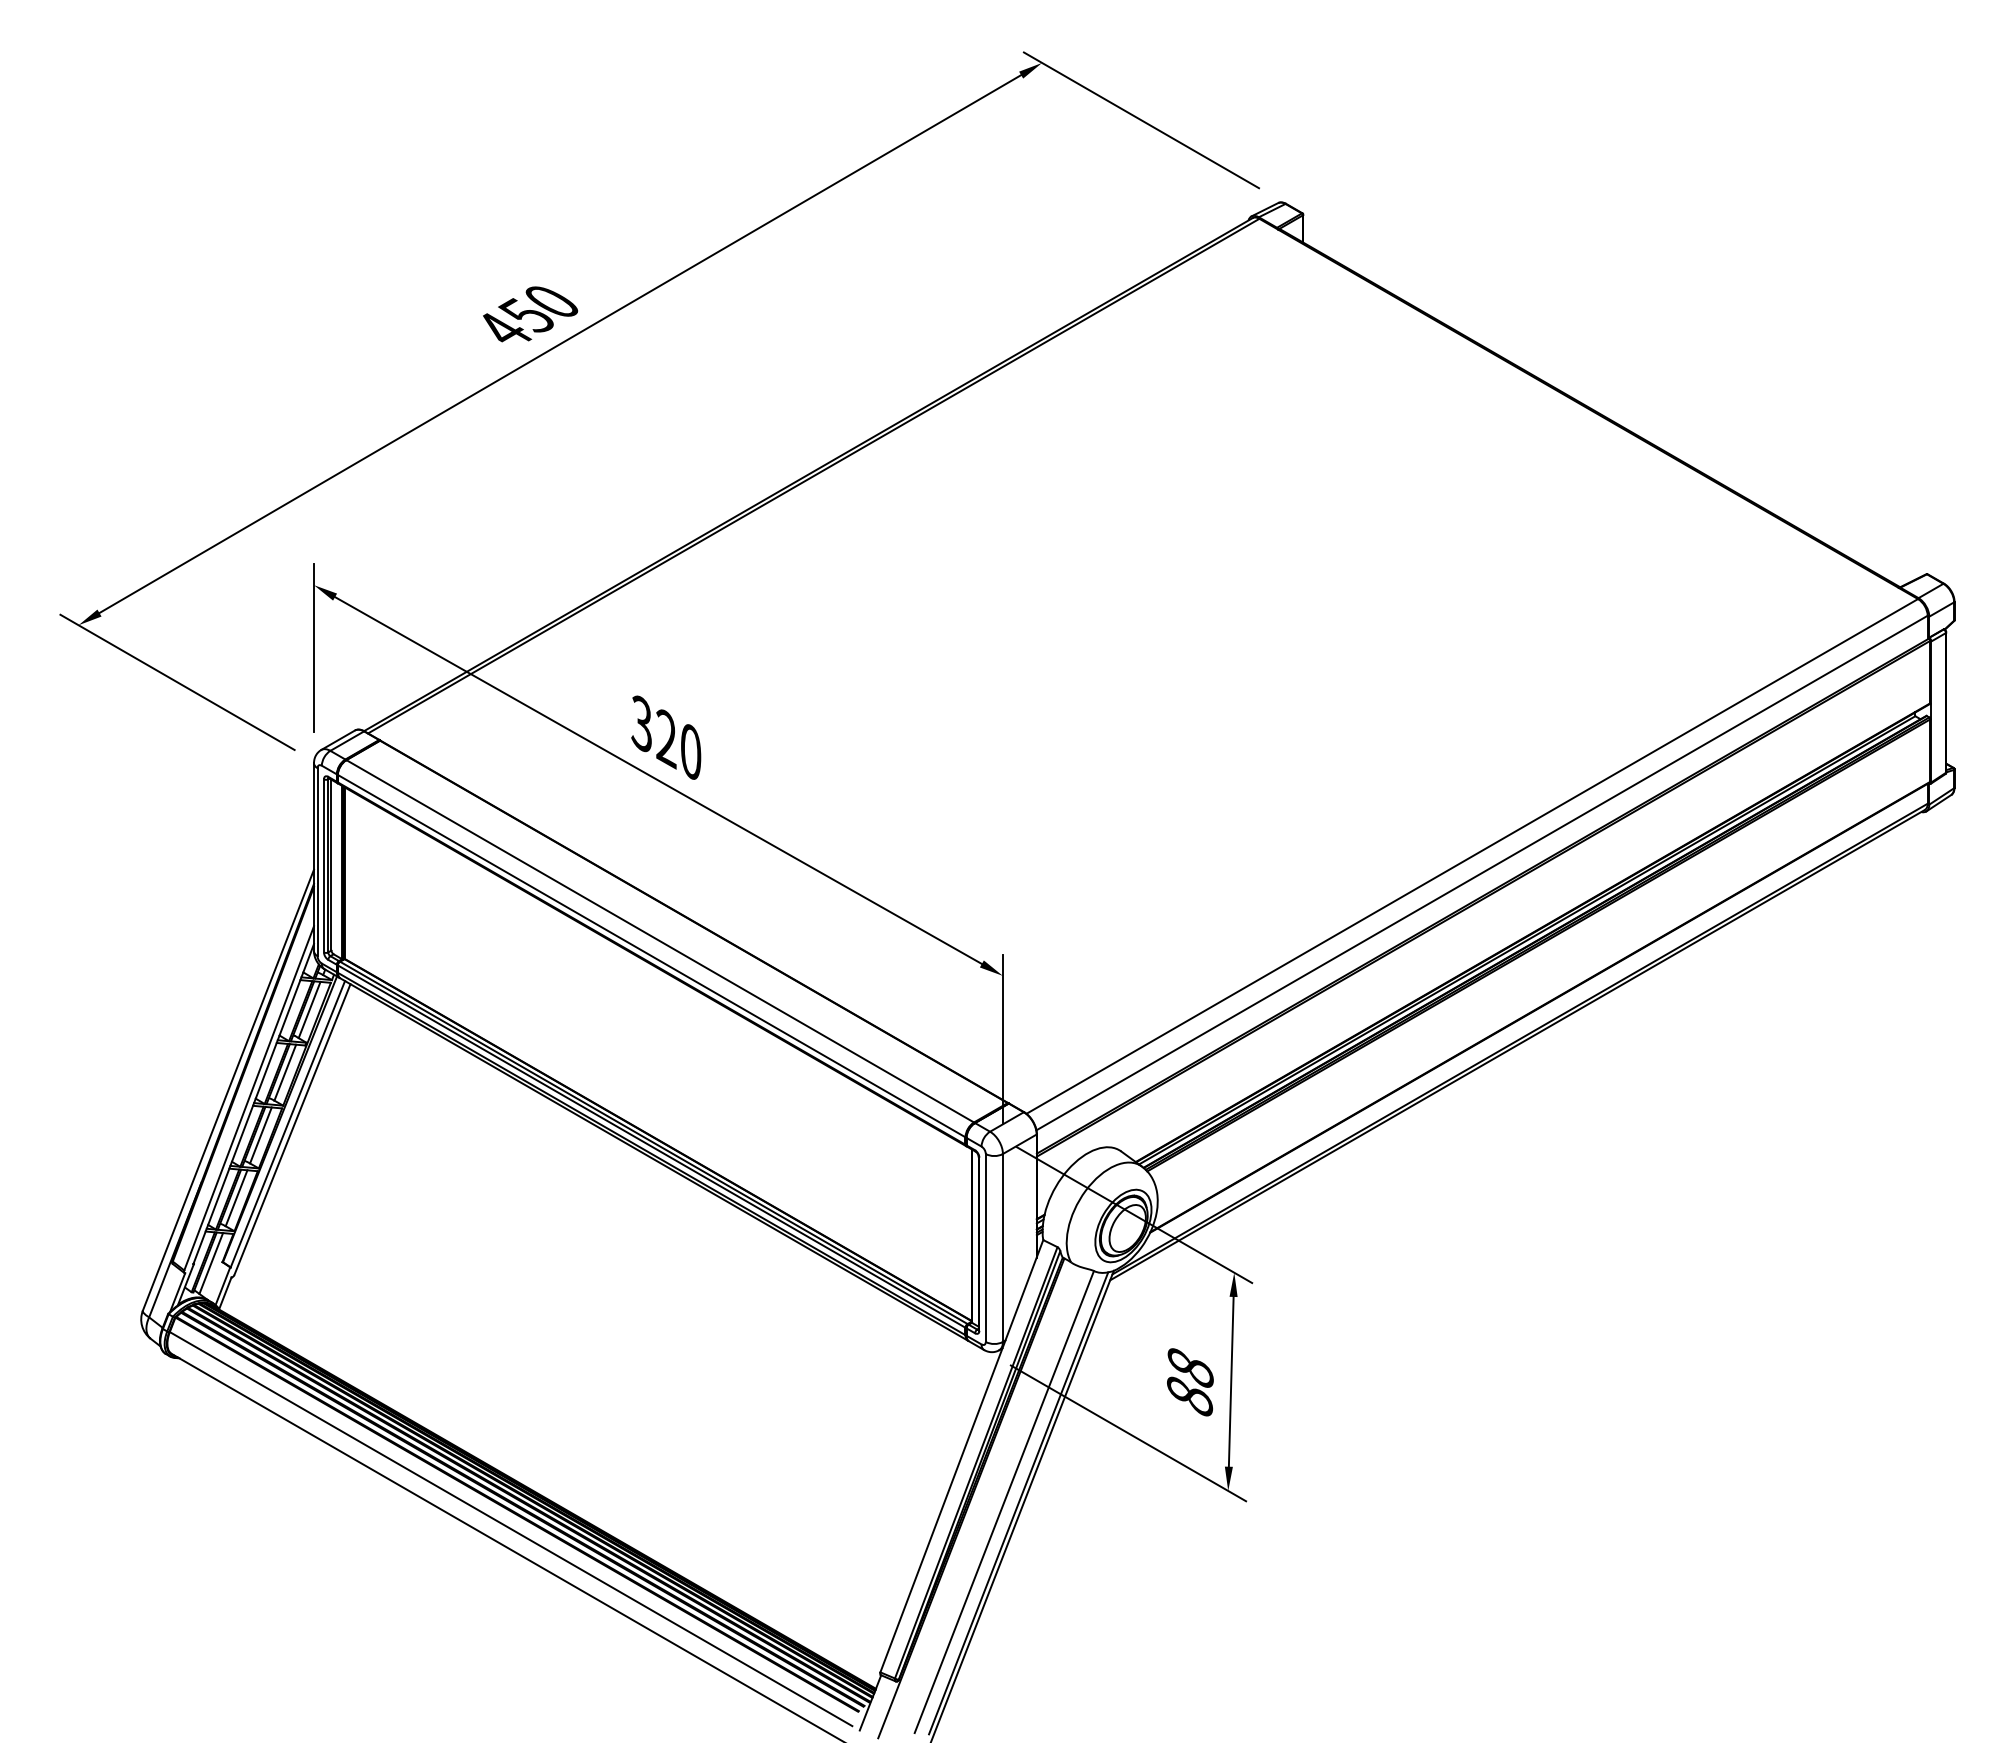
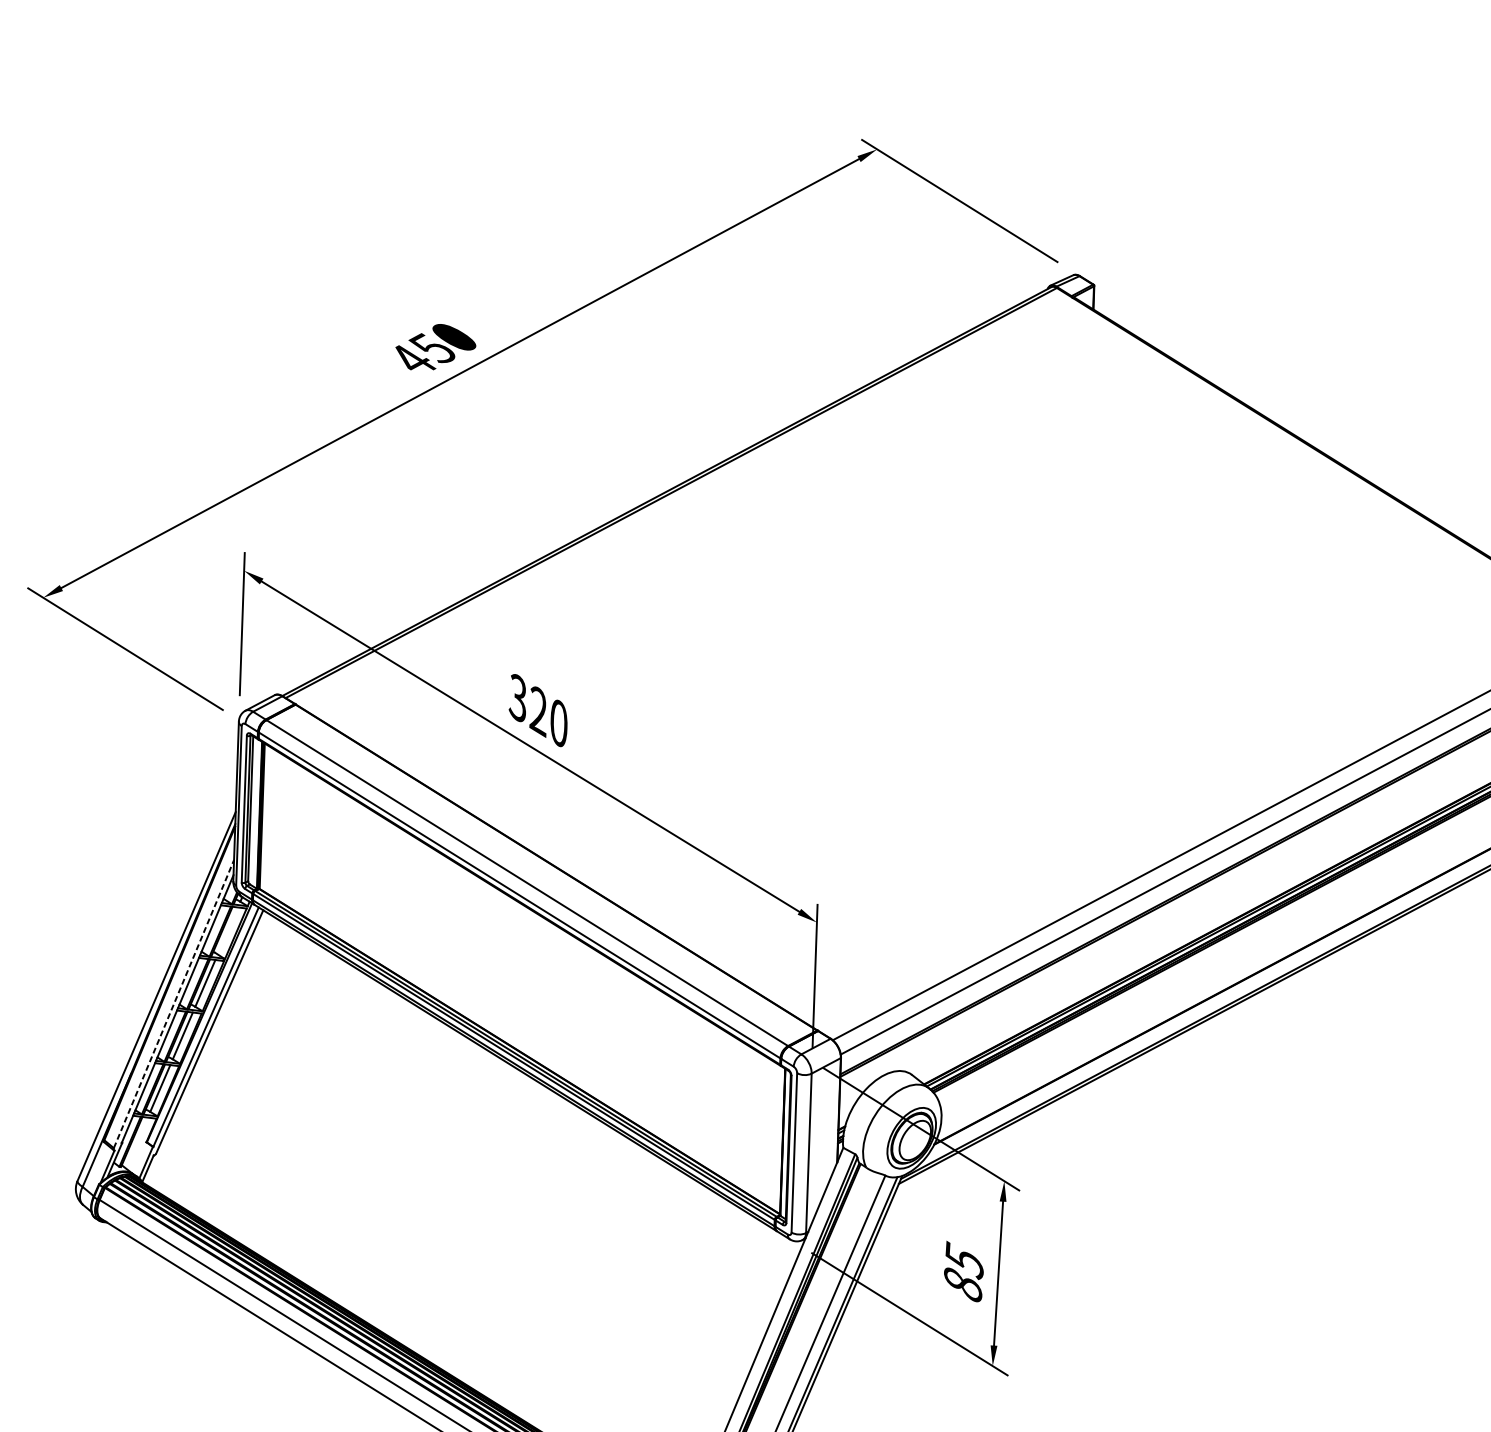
line: (309, 1009) -> (227, 930), removed
line: (249, 1098) -> (174, 1004), solid -> dashed
line: (211, 1263) -> (137, 1143), removed
text: (1190, 1367) -> (964, 1260), 88 -> 85

